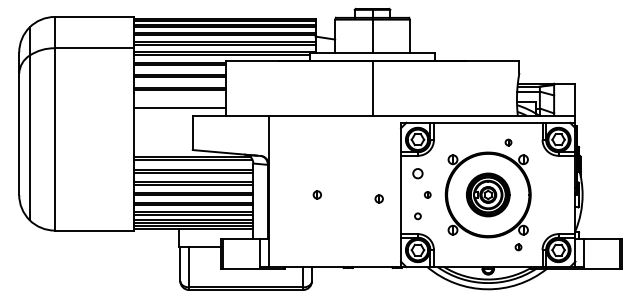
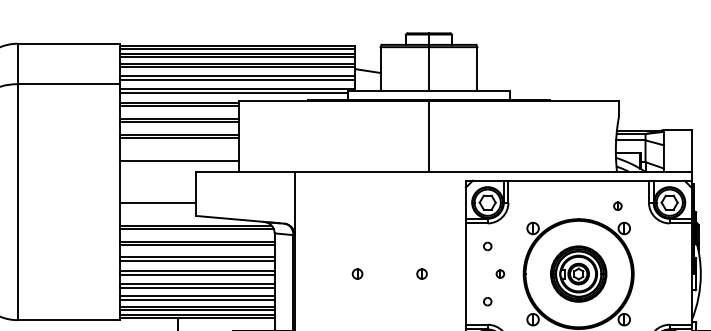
line: (163, 139) -> (158, 202), added
part: (508, 142) -> (617, 206), moved
part: (417, 173) -> (487, 246), size x0.62
part: (378, 198) -> (421, 273), moved

